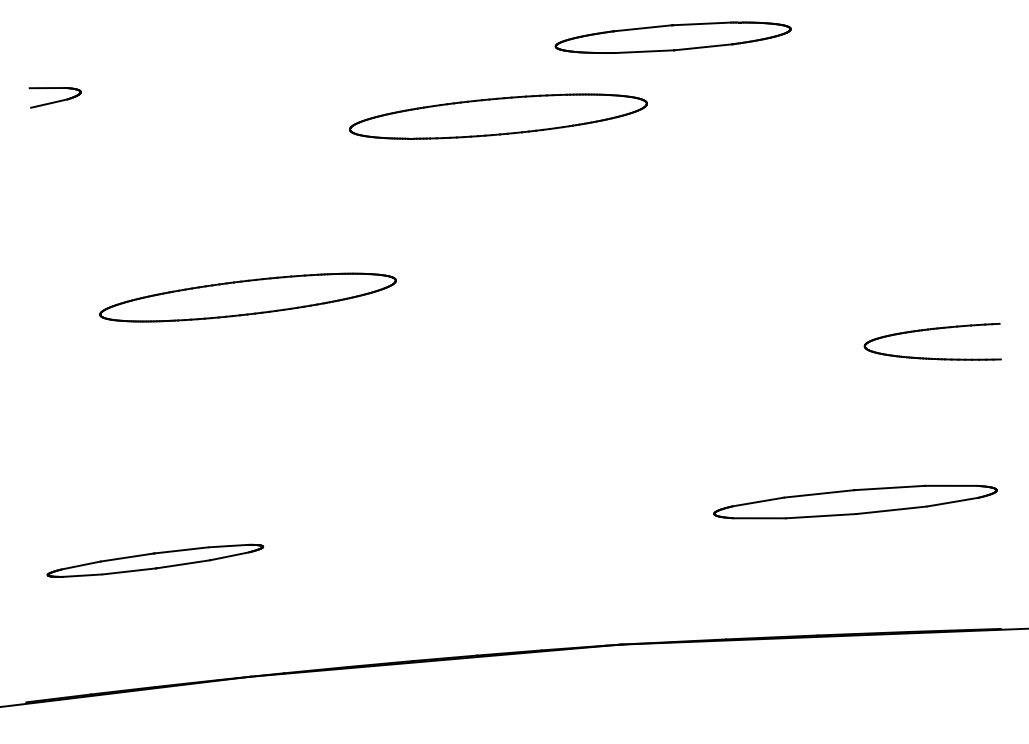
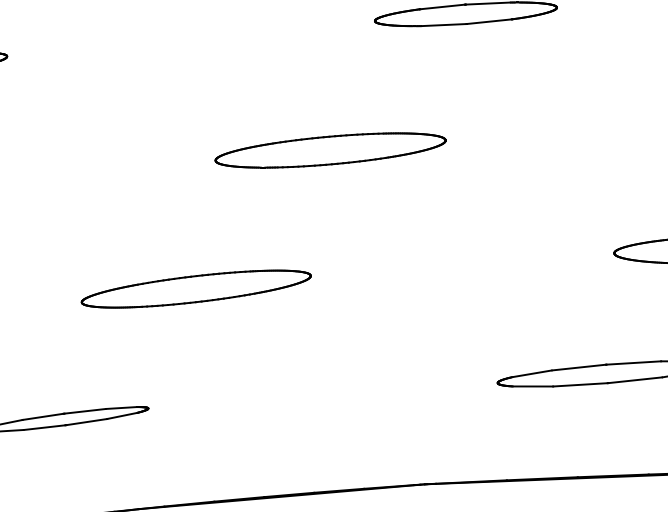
part: (498, 116) -> (330, 150), moved
part: (247, 297) -> (195, 289), moved

